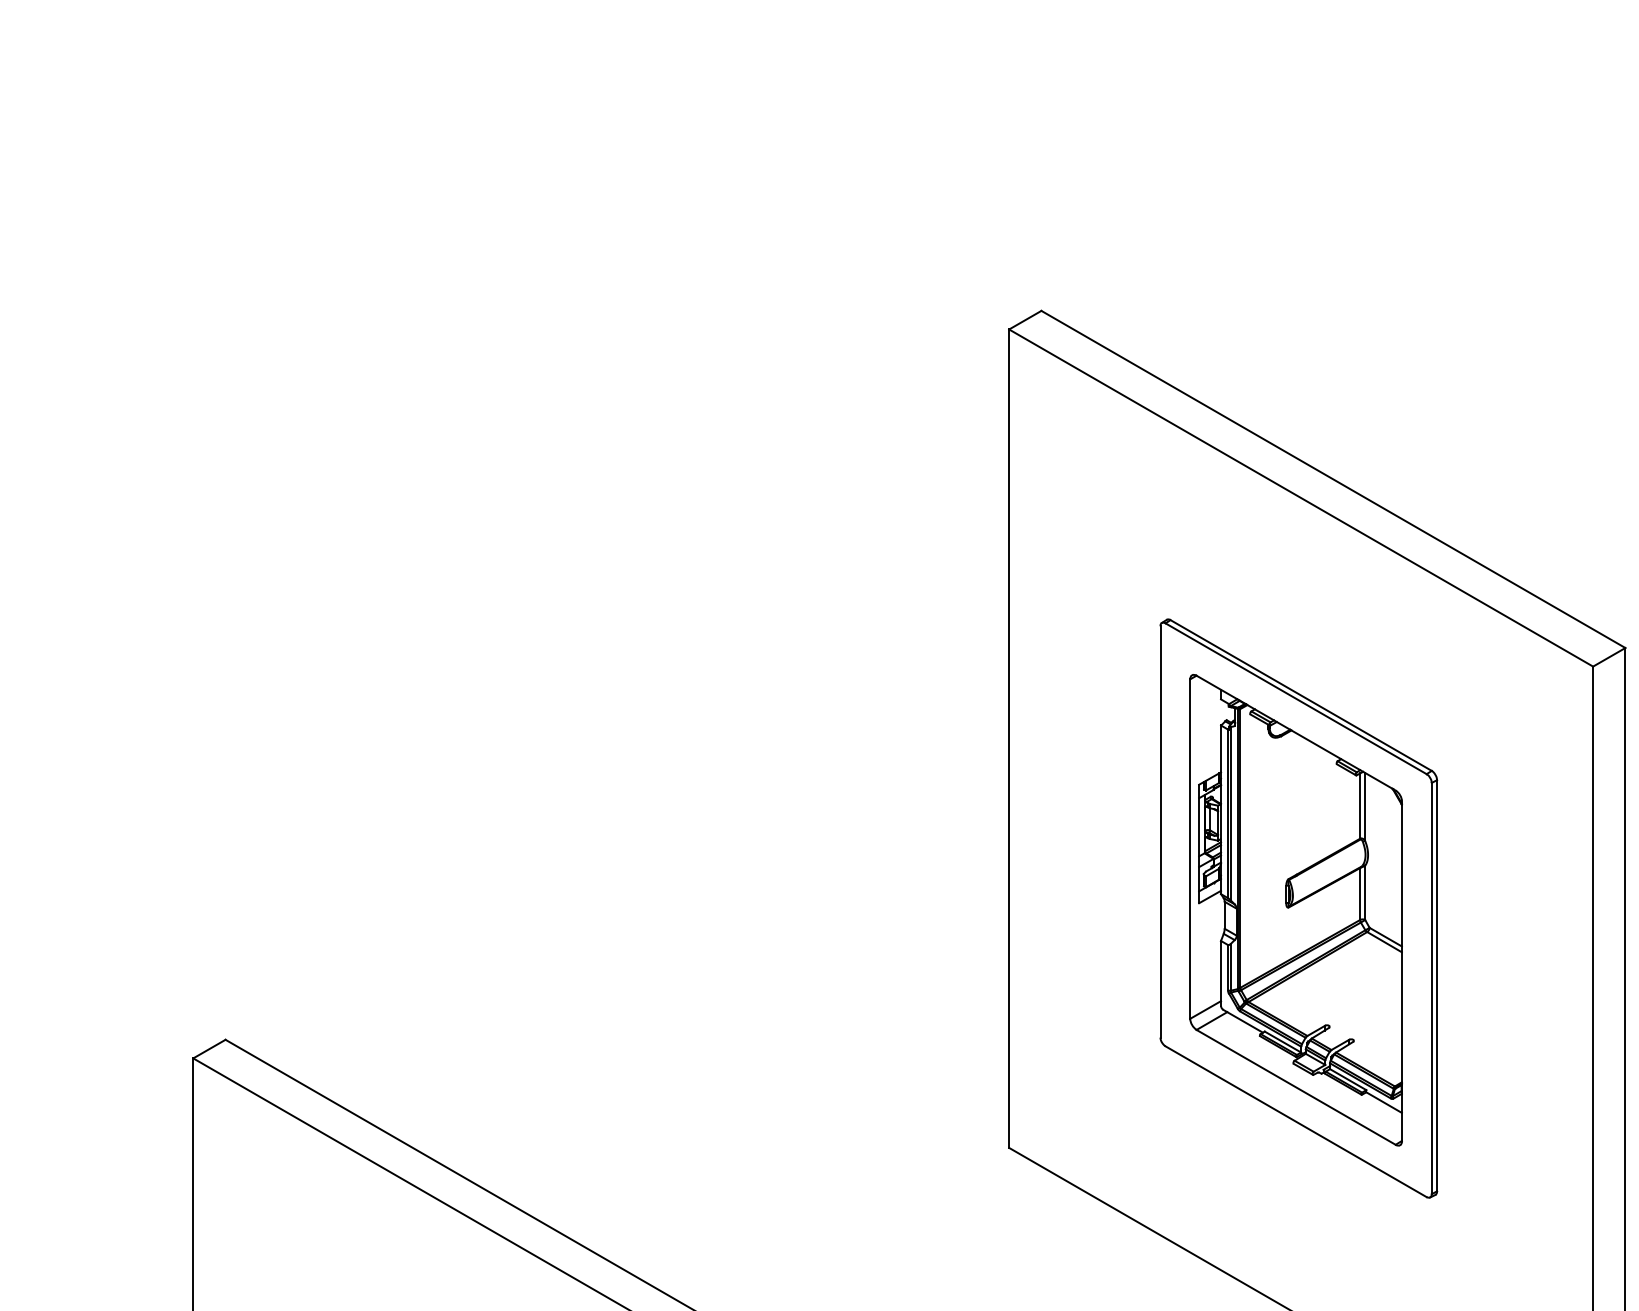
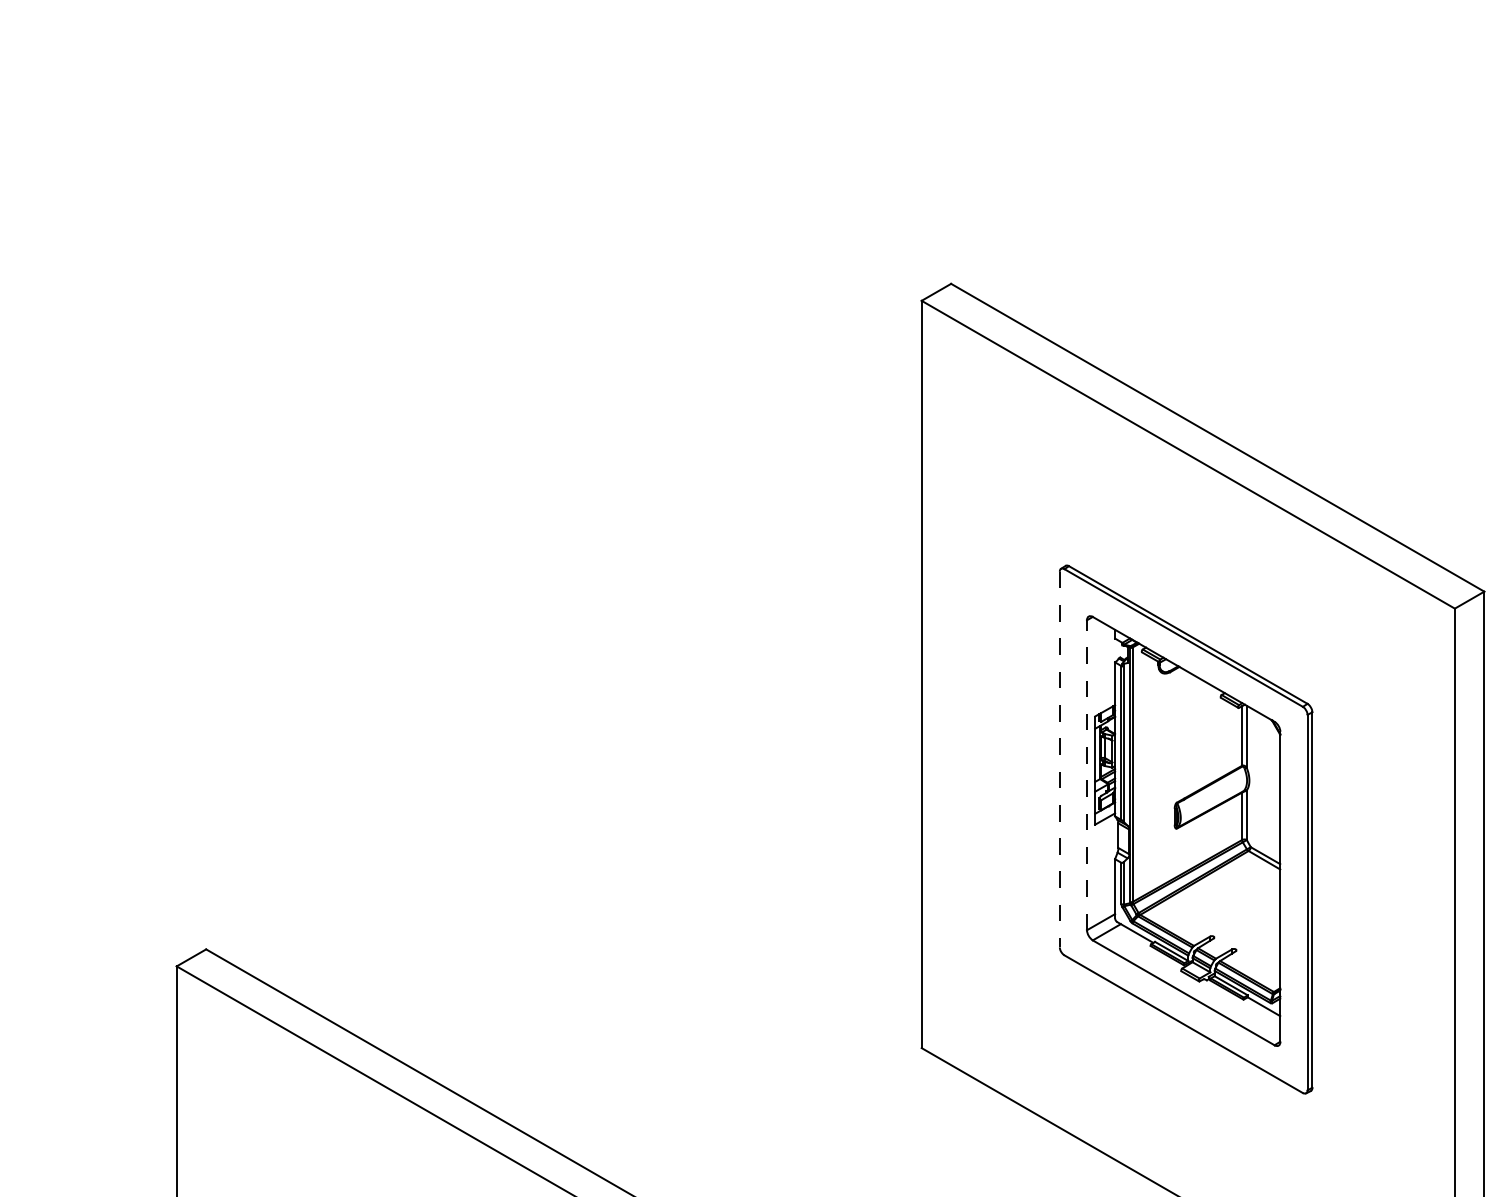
line: (1160, 831) -> (1059, 759), solid -> dashed
line: (1189, 849) -> (1086, 775), solid -> dashed

